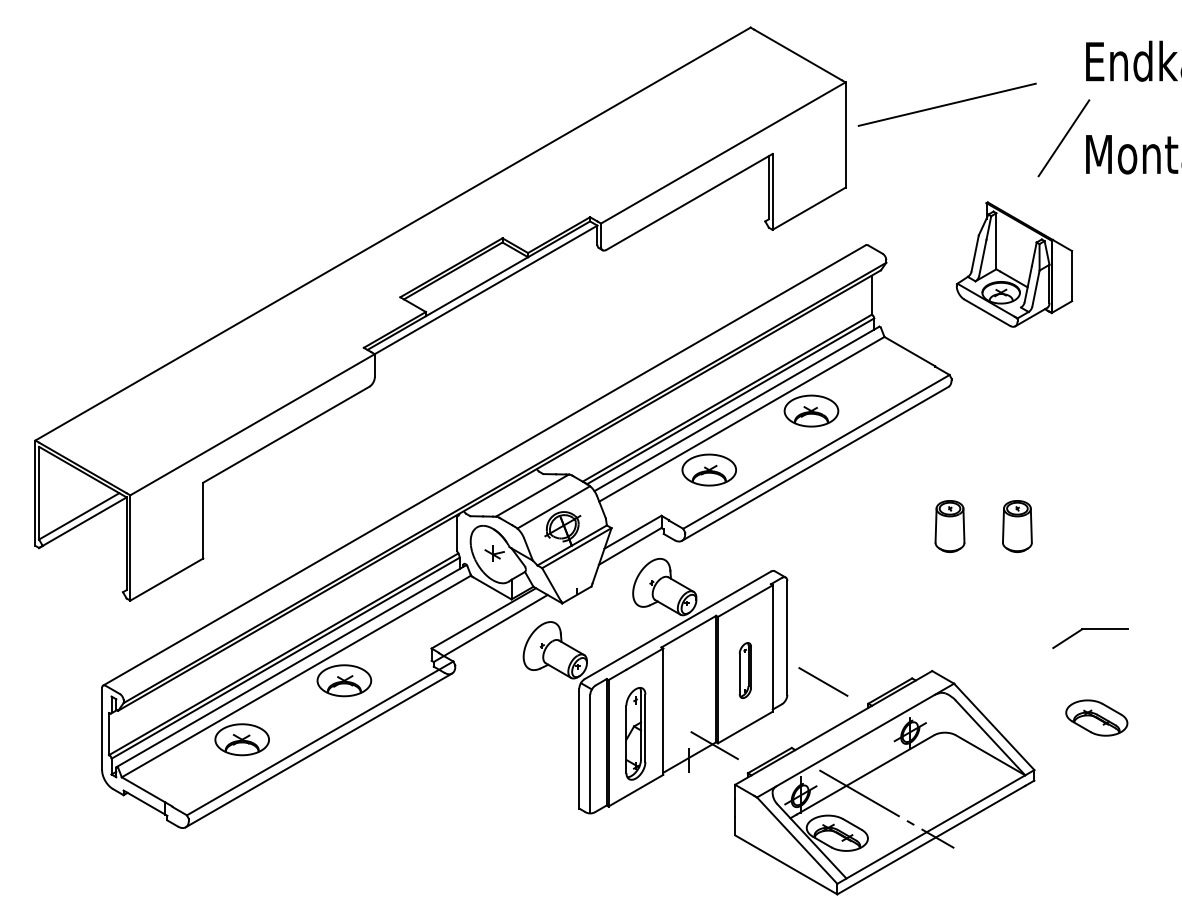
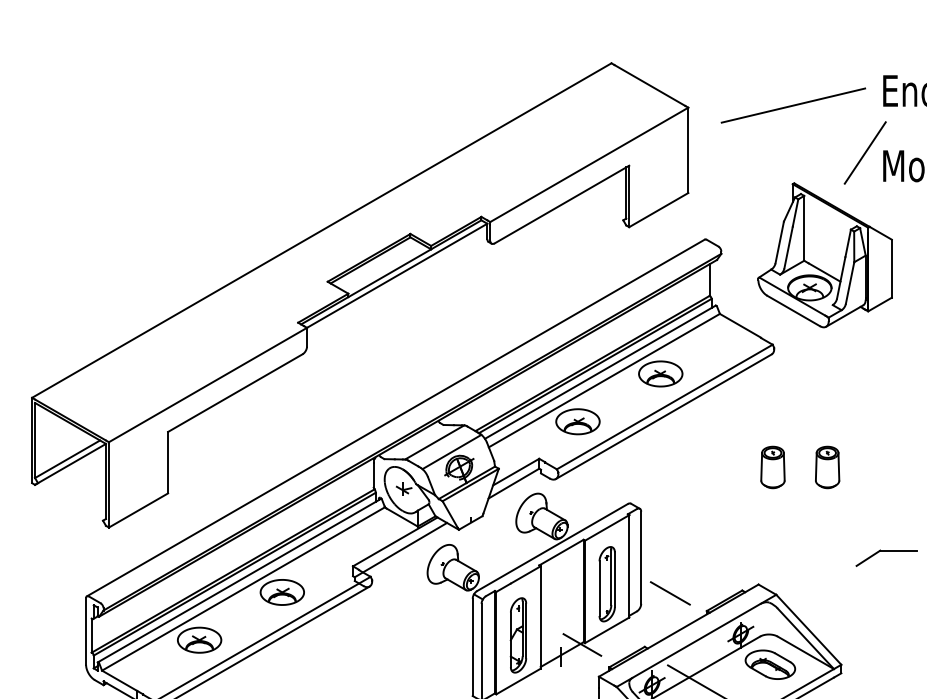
line: (946, 104) -> (792, 105), moved
part: (1014, 264) -> (825, 255), size x1.43
part: (745, 670) -> (607, 584), size x1.67
part: (1096, 717) -> (770, 664), moved

